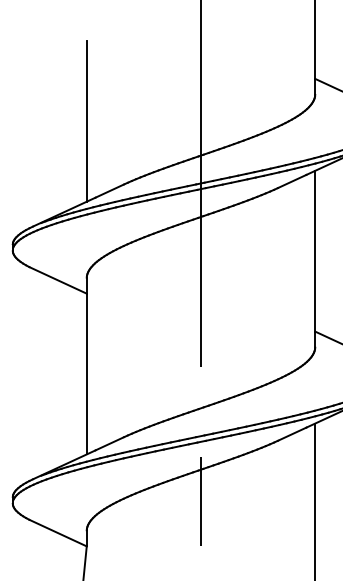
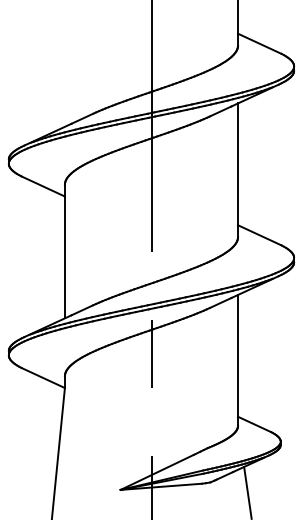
line: (86, 120) -> (64, 65), removed

